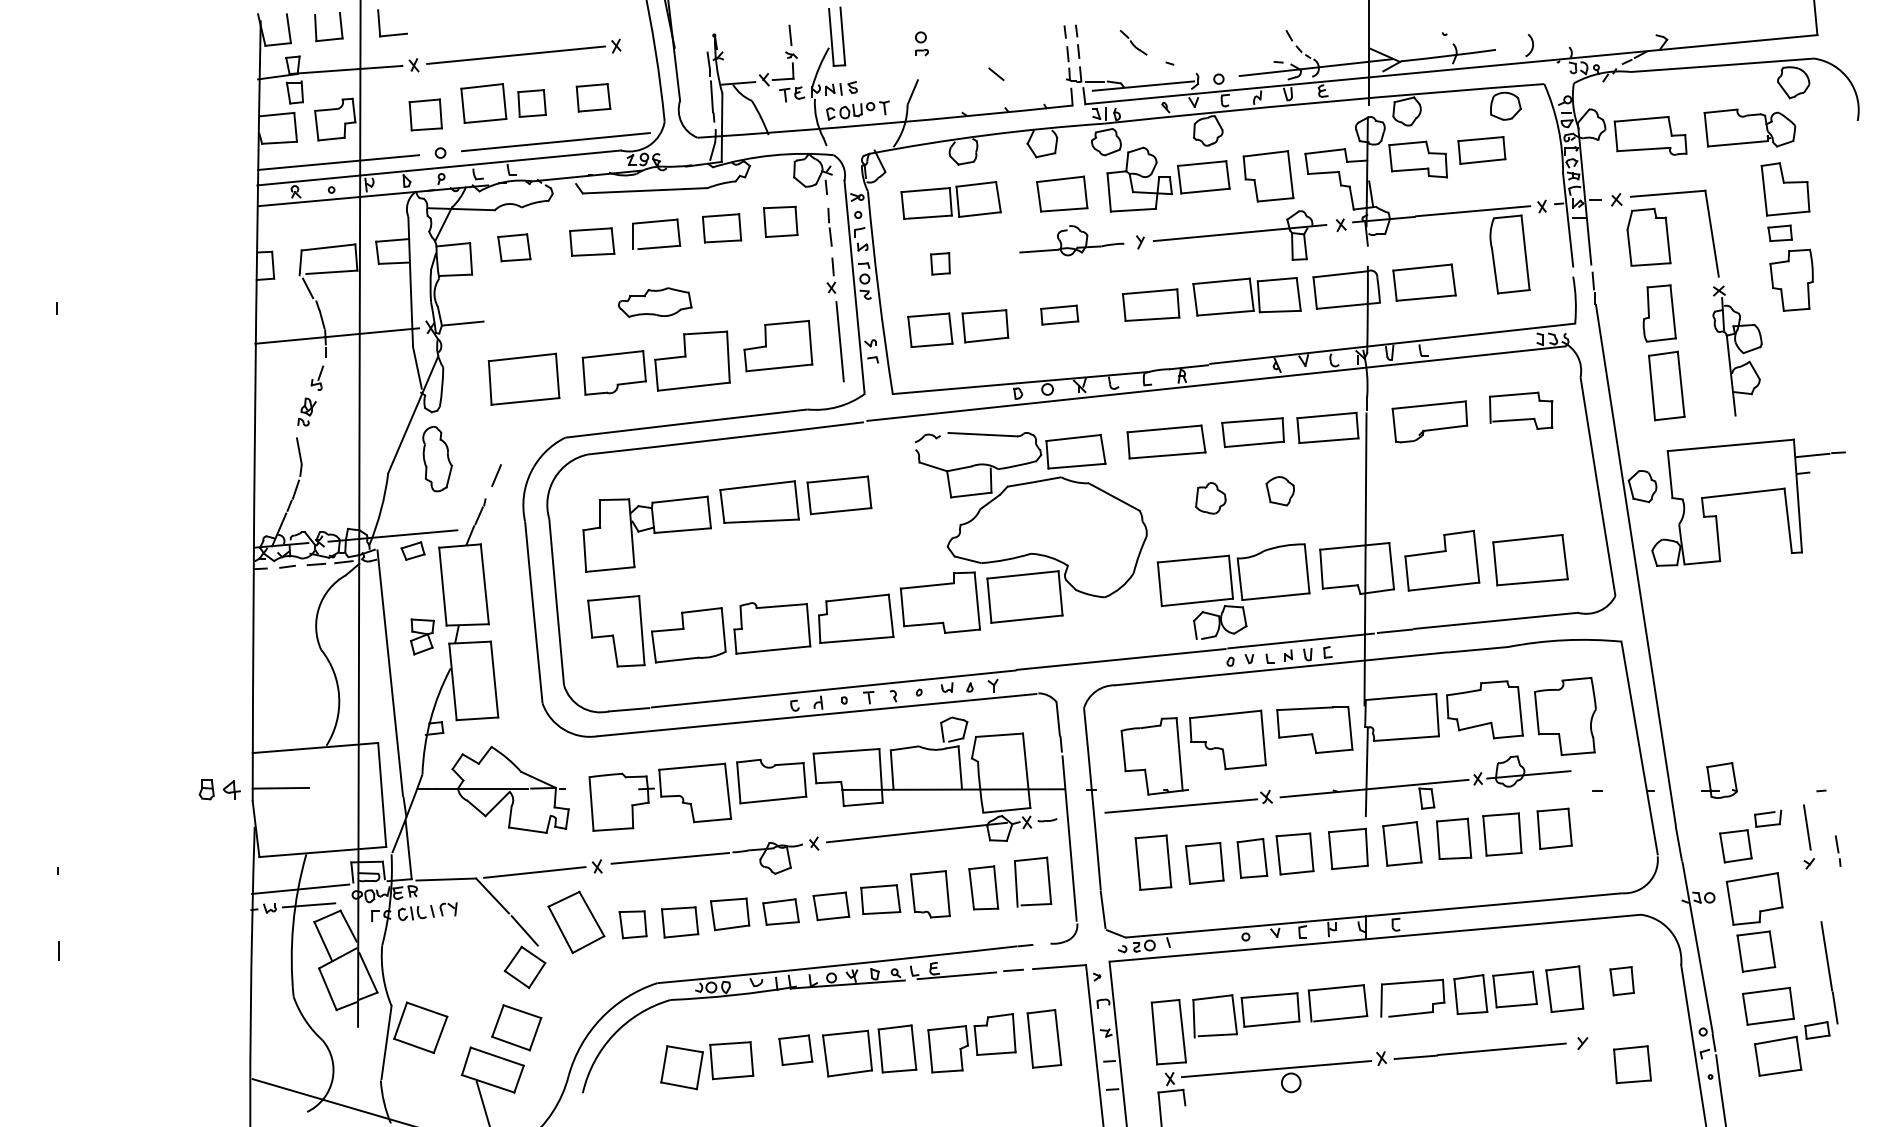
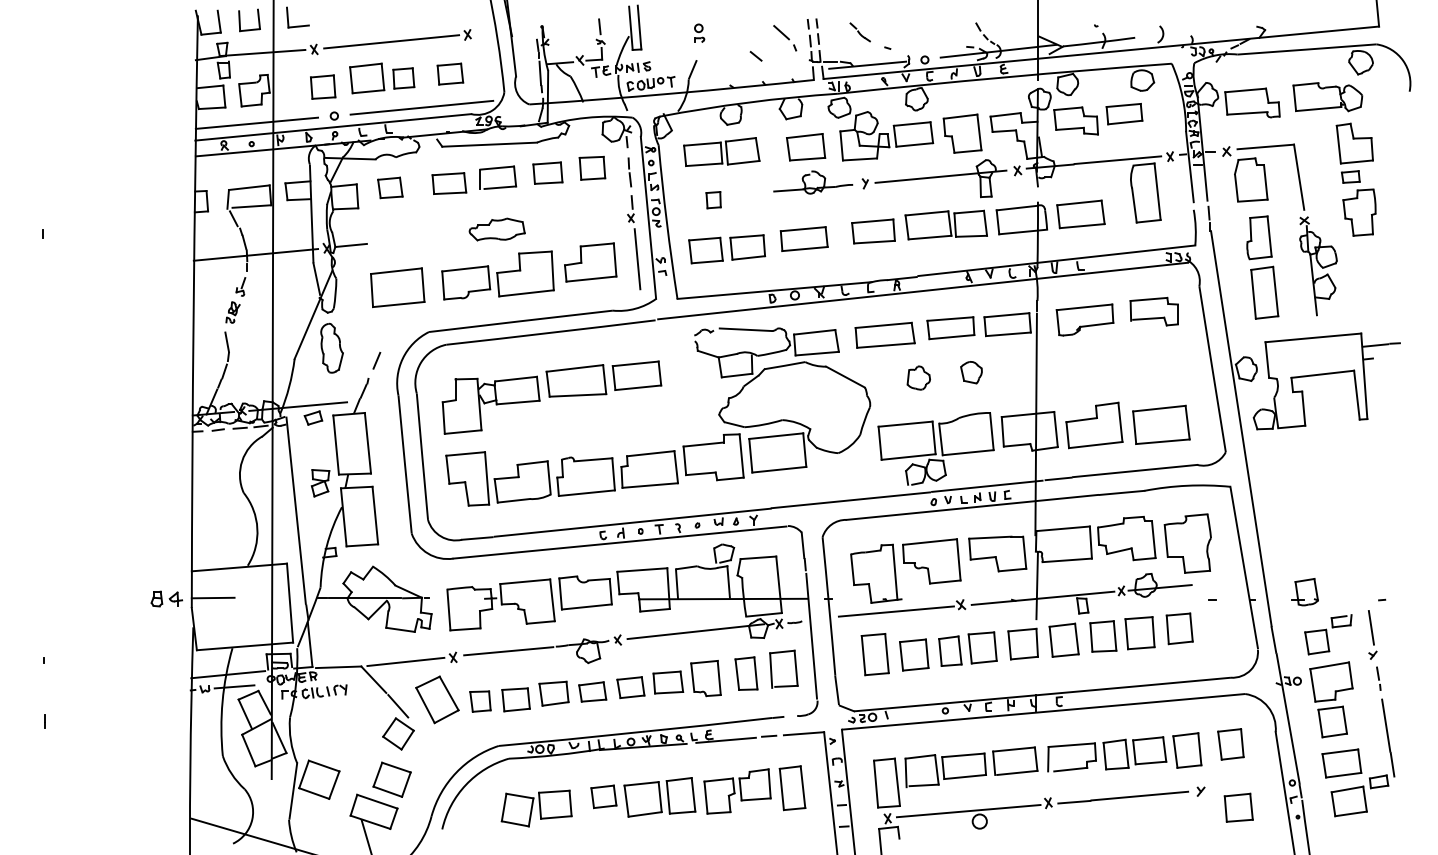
part: (1035, 50) -> (785, 38), added
part: (1058, 314) -> (803, 238), size x1.67
line: (1837, 850) -> (1378, 678), moved
part: (1621, 981) -> (1230, 744), size x1.43

